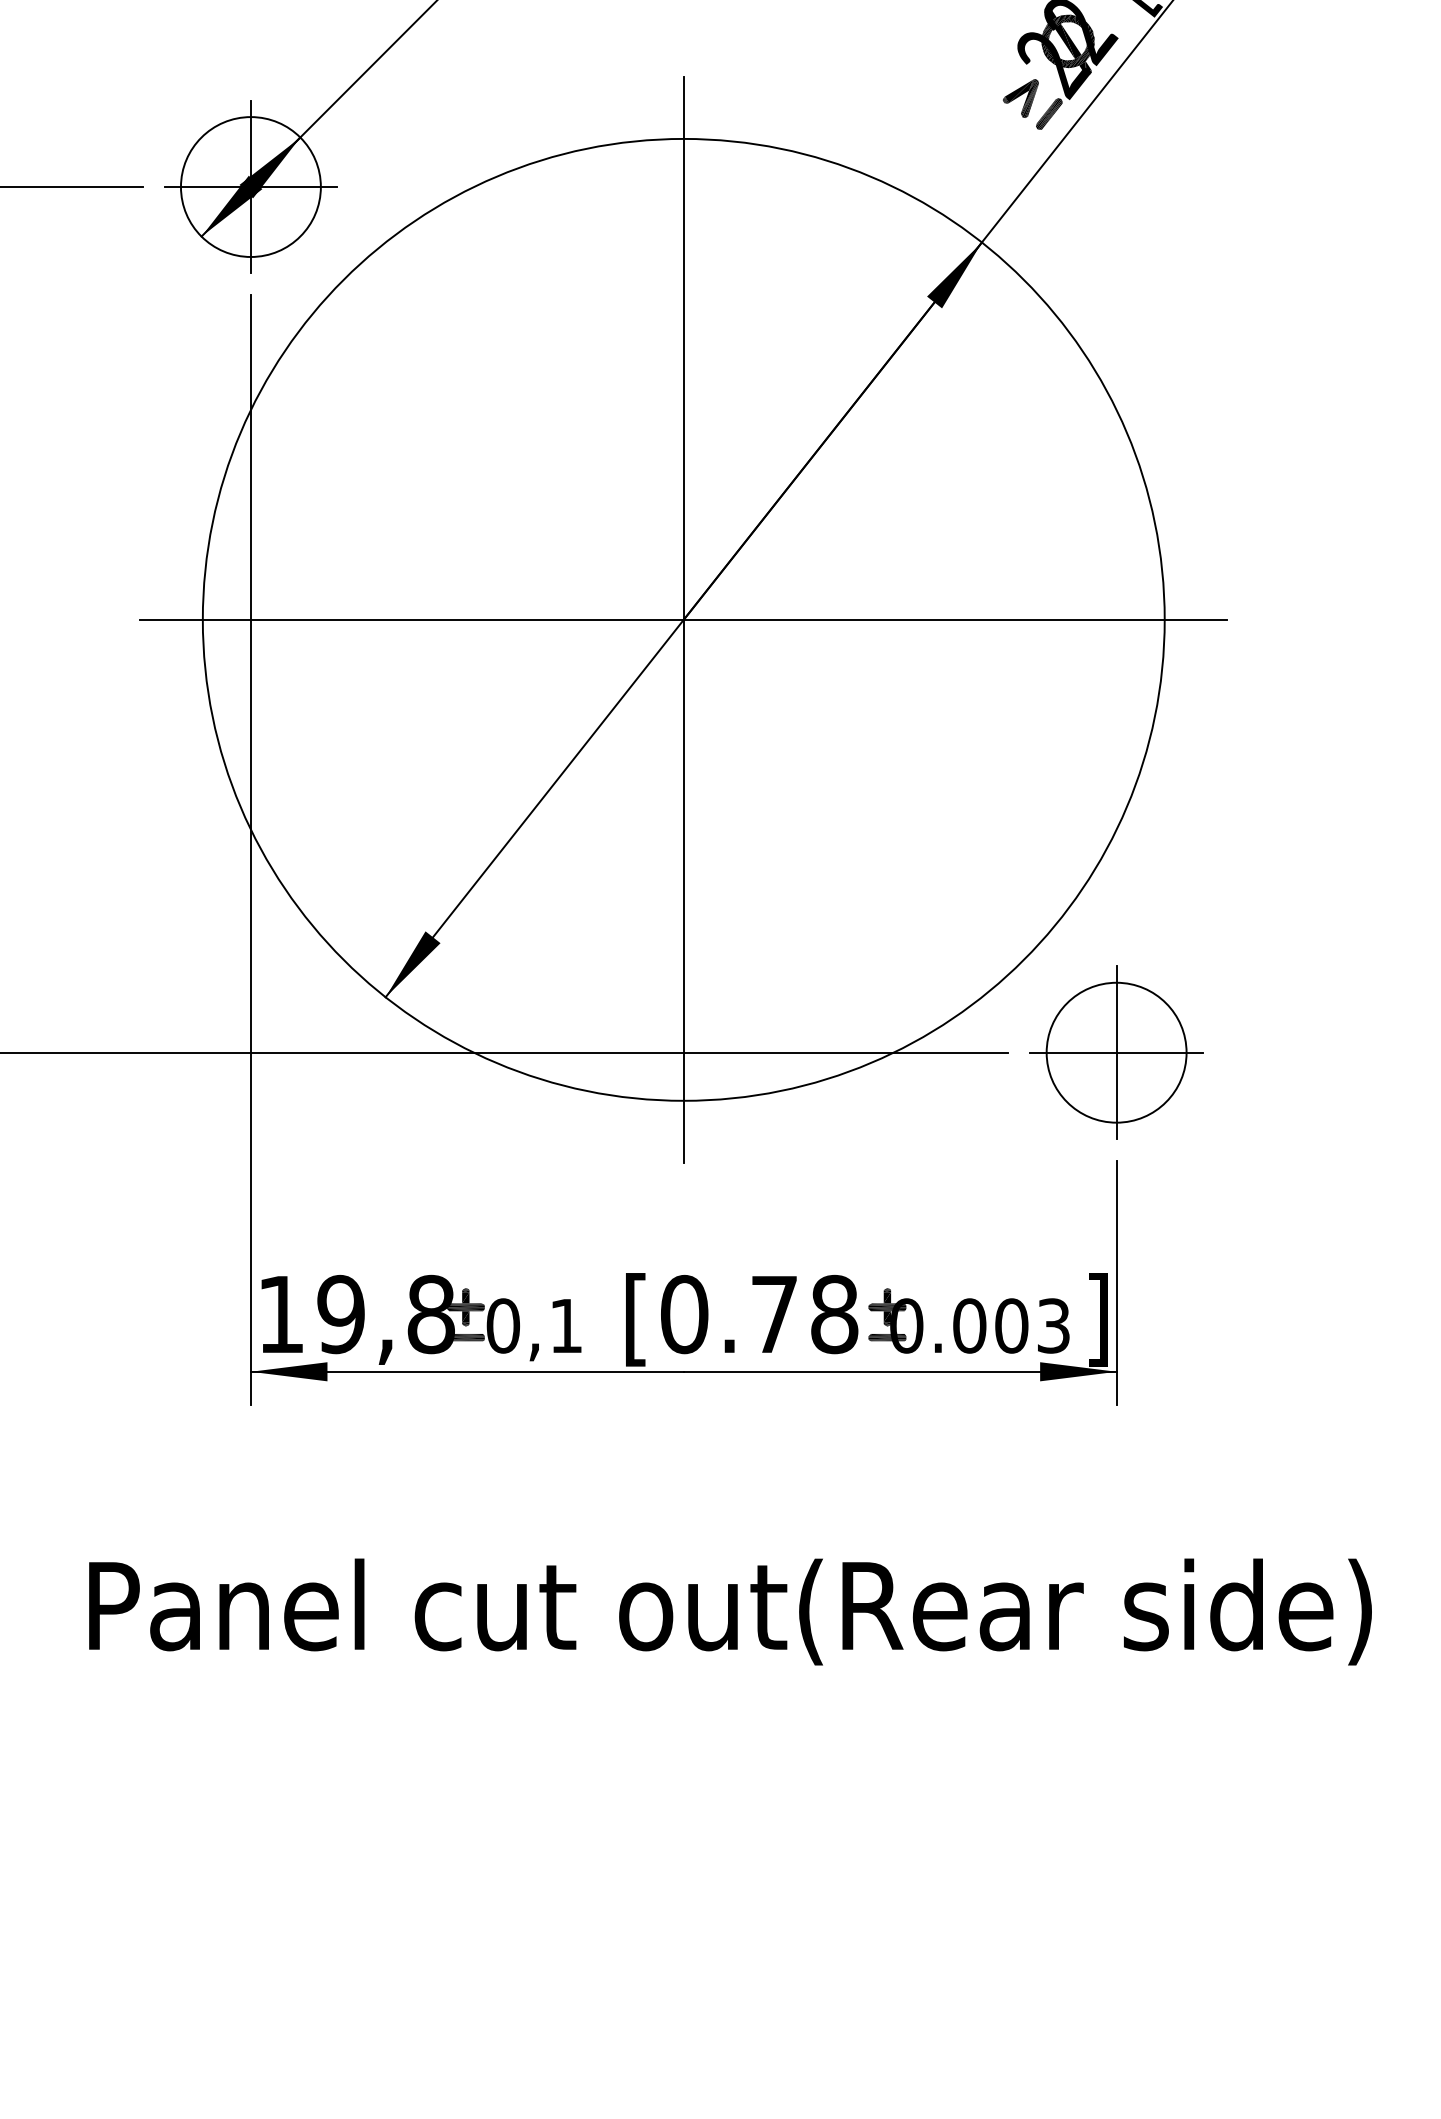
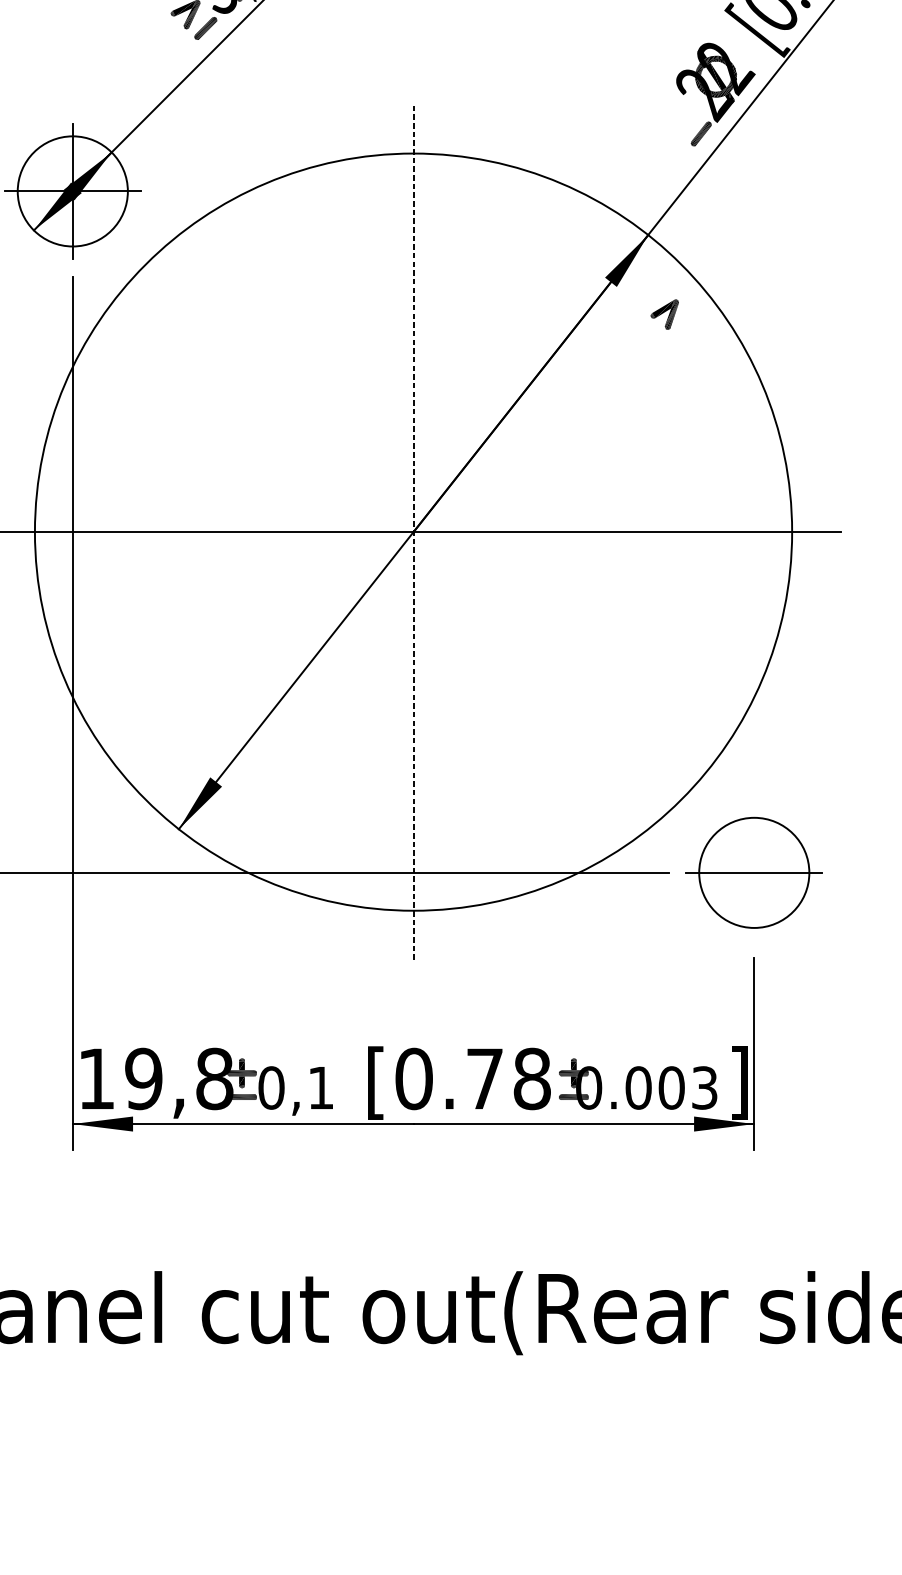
part: (1020, 98) -> (664, 314), moved
line: (683, 619) -> (413, 531), solid -> dashed
line: (1116, 1052) -> (754, 872), removed

